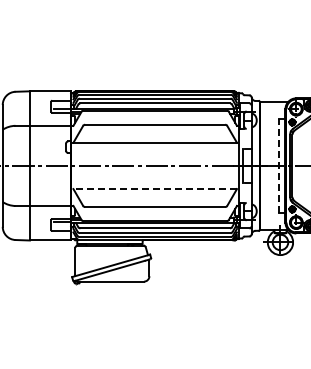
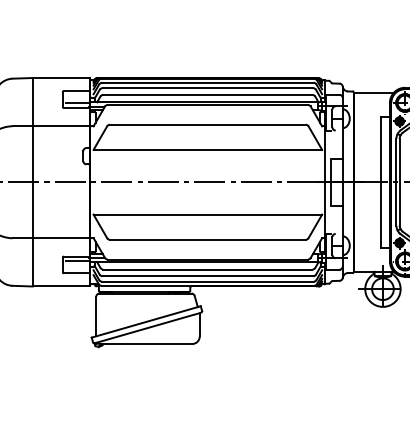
line: (278, 165) -> (380, 181), dashed -> solid
line: (155, 189) -> (208, 215), dashed -> solid

